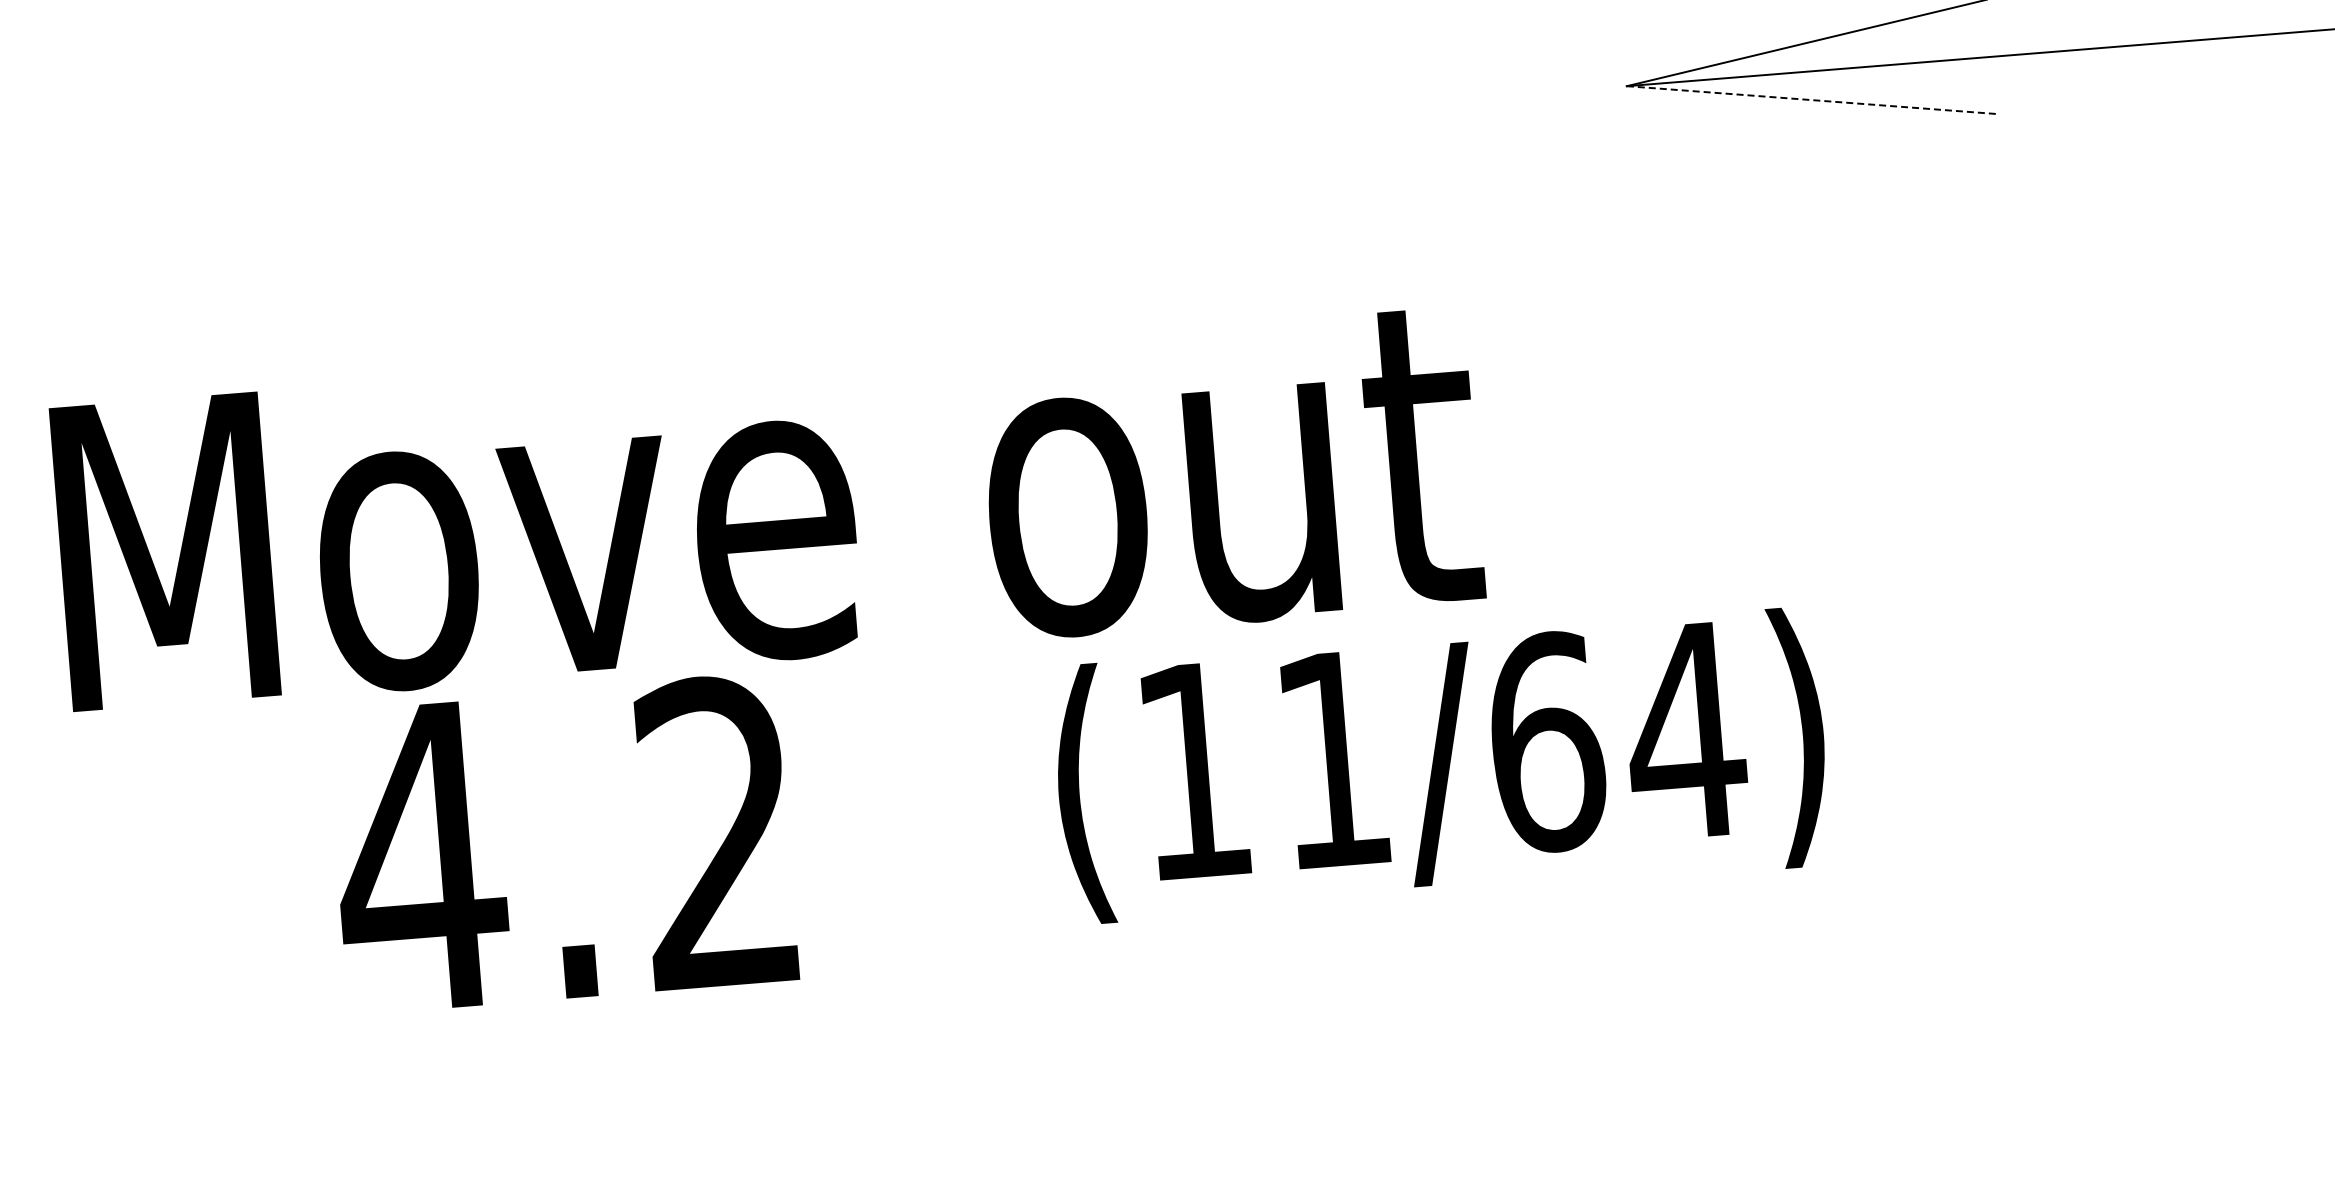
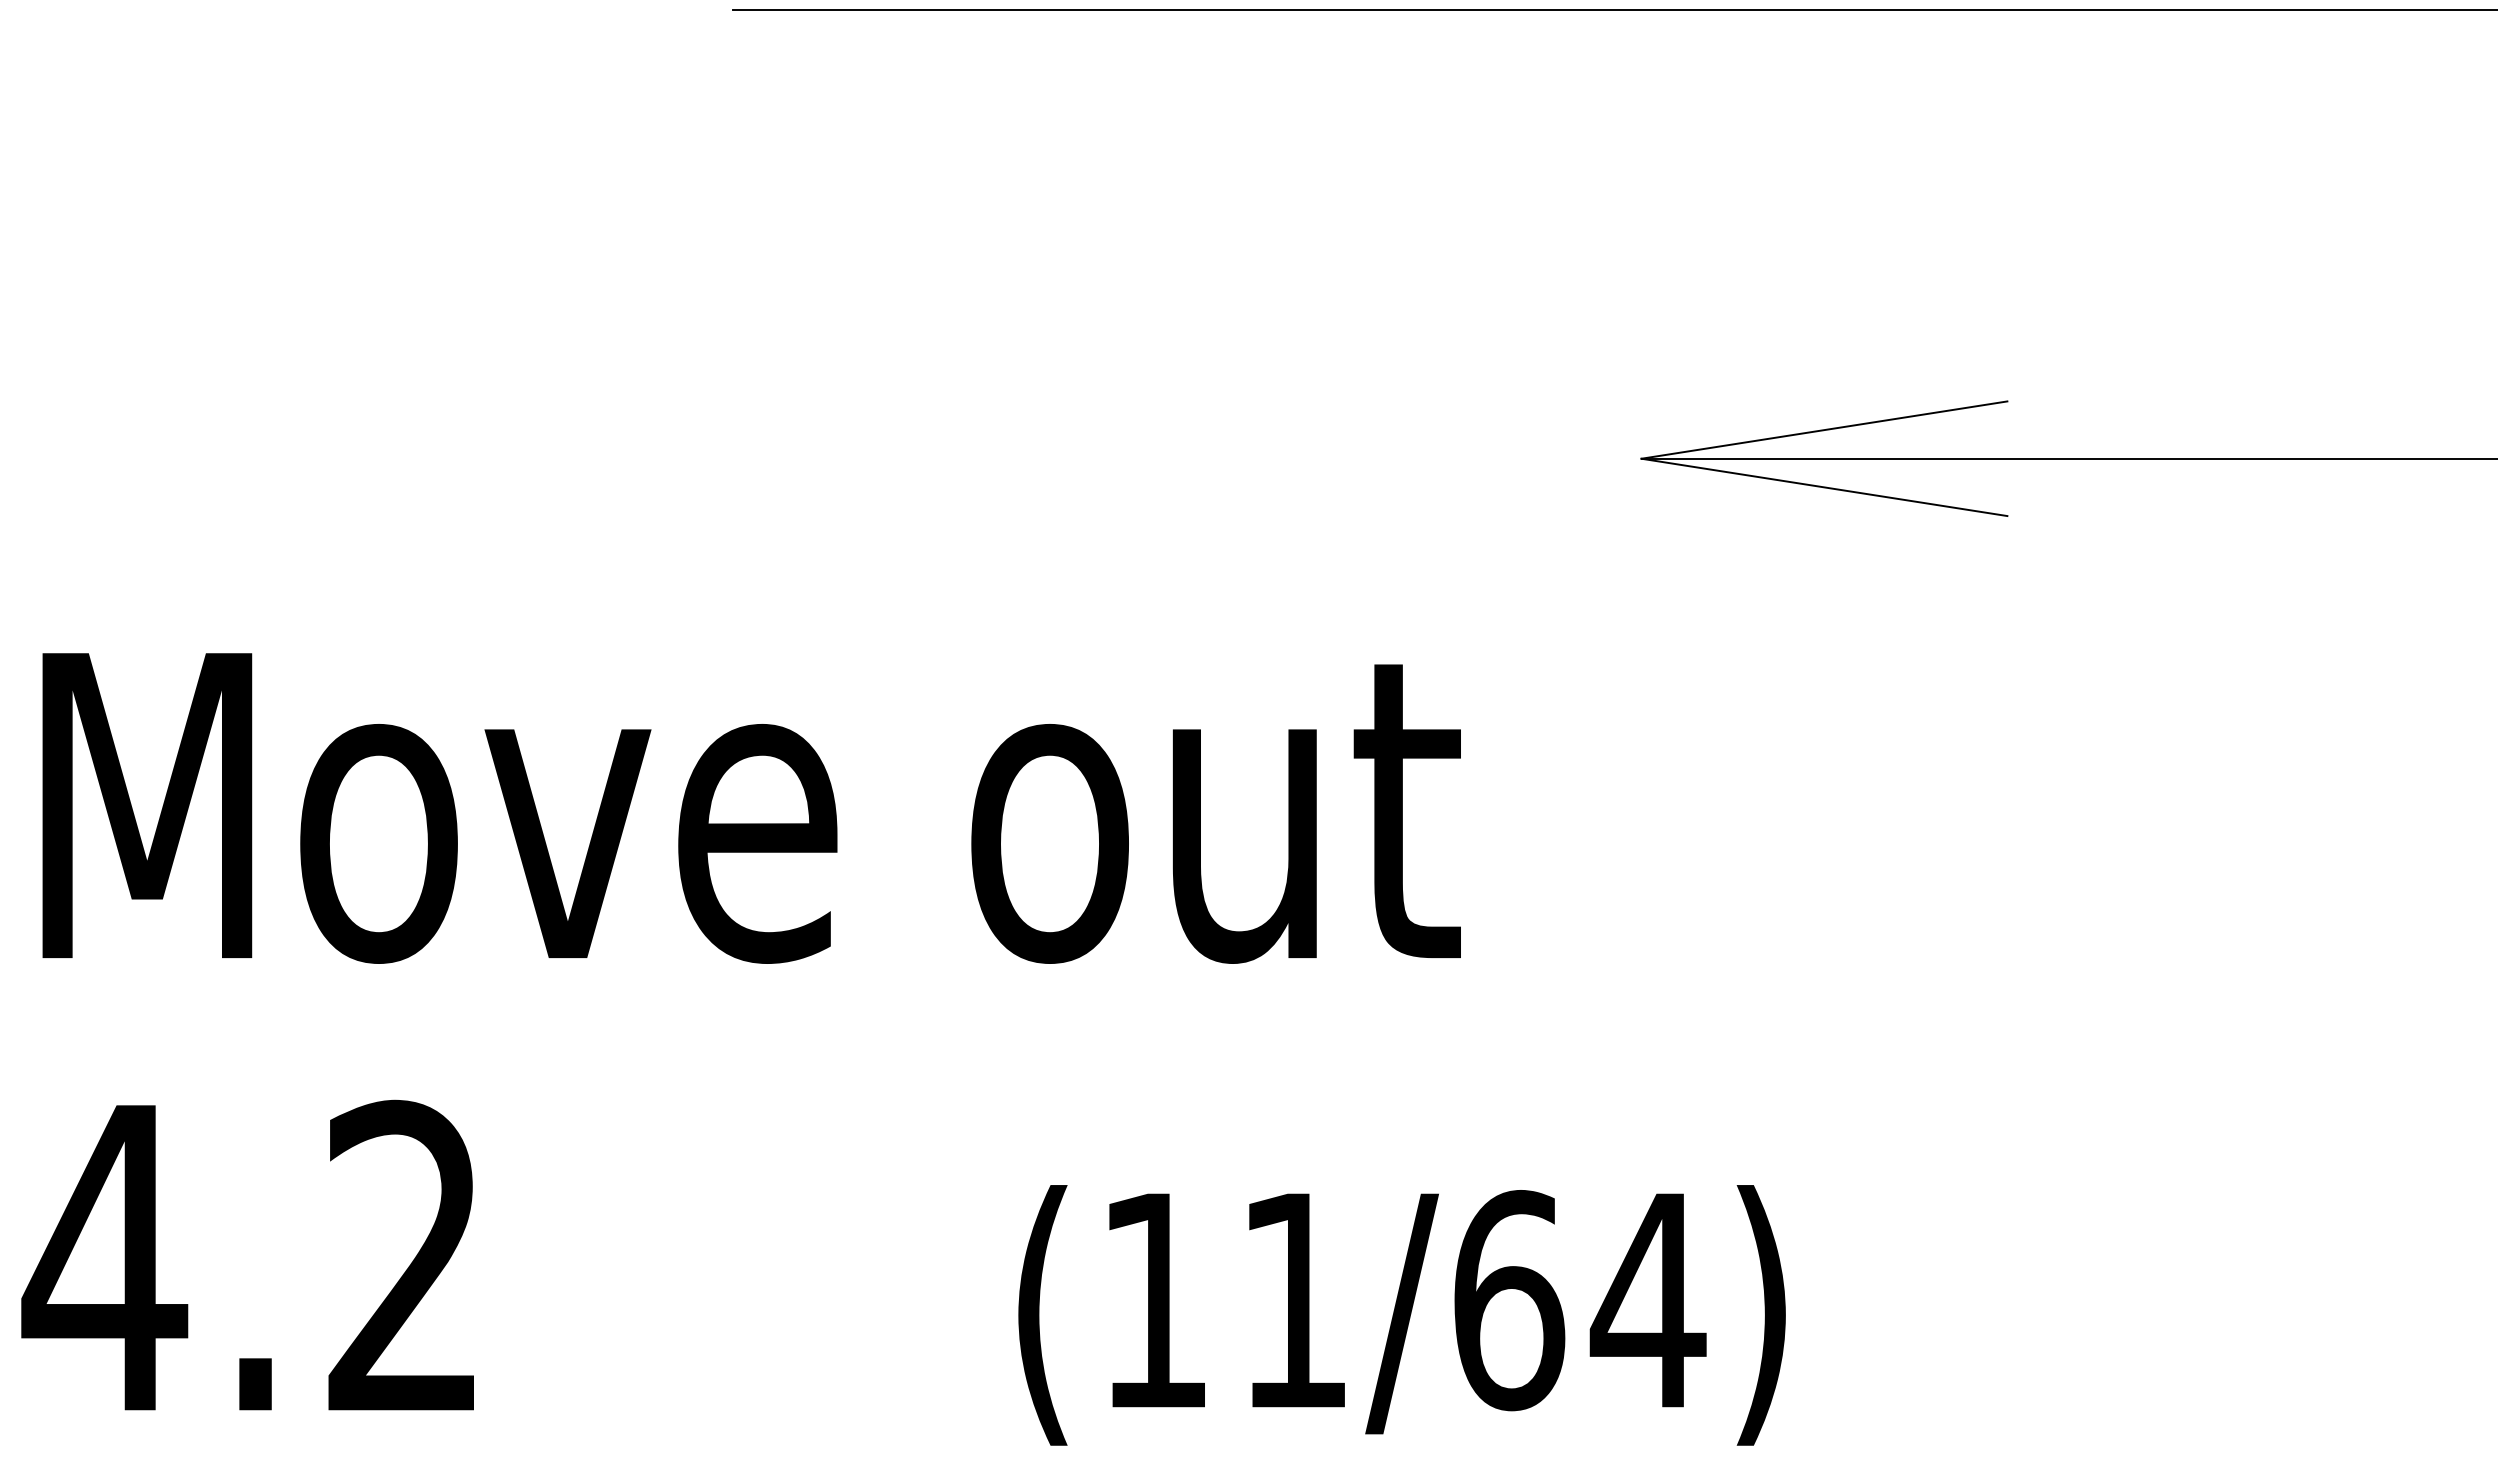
line: (1811, 100) -> (1824, 487), dashed -> solid
text: (1440, 766) -> (1401, 1315), moved
text: (562, 842) -> (247, 1254), moved

